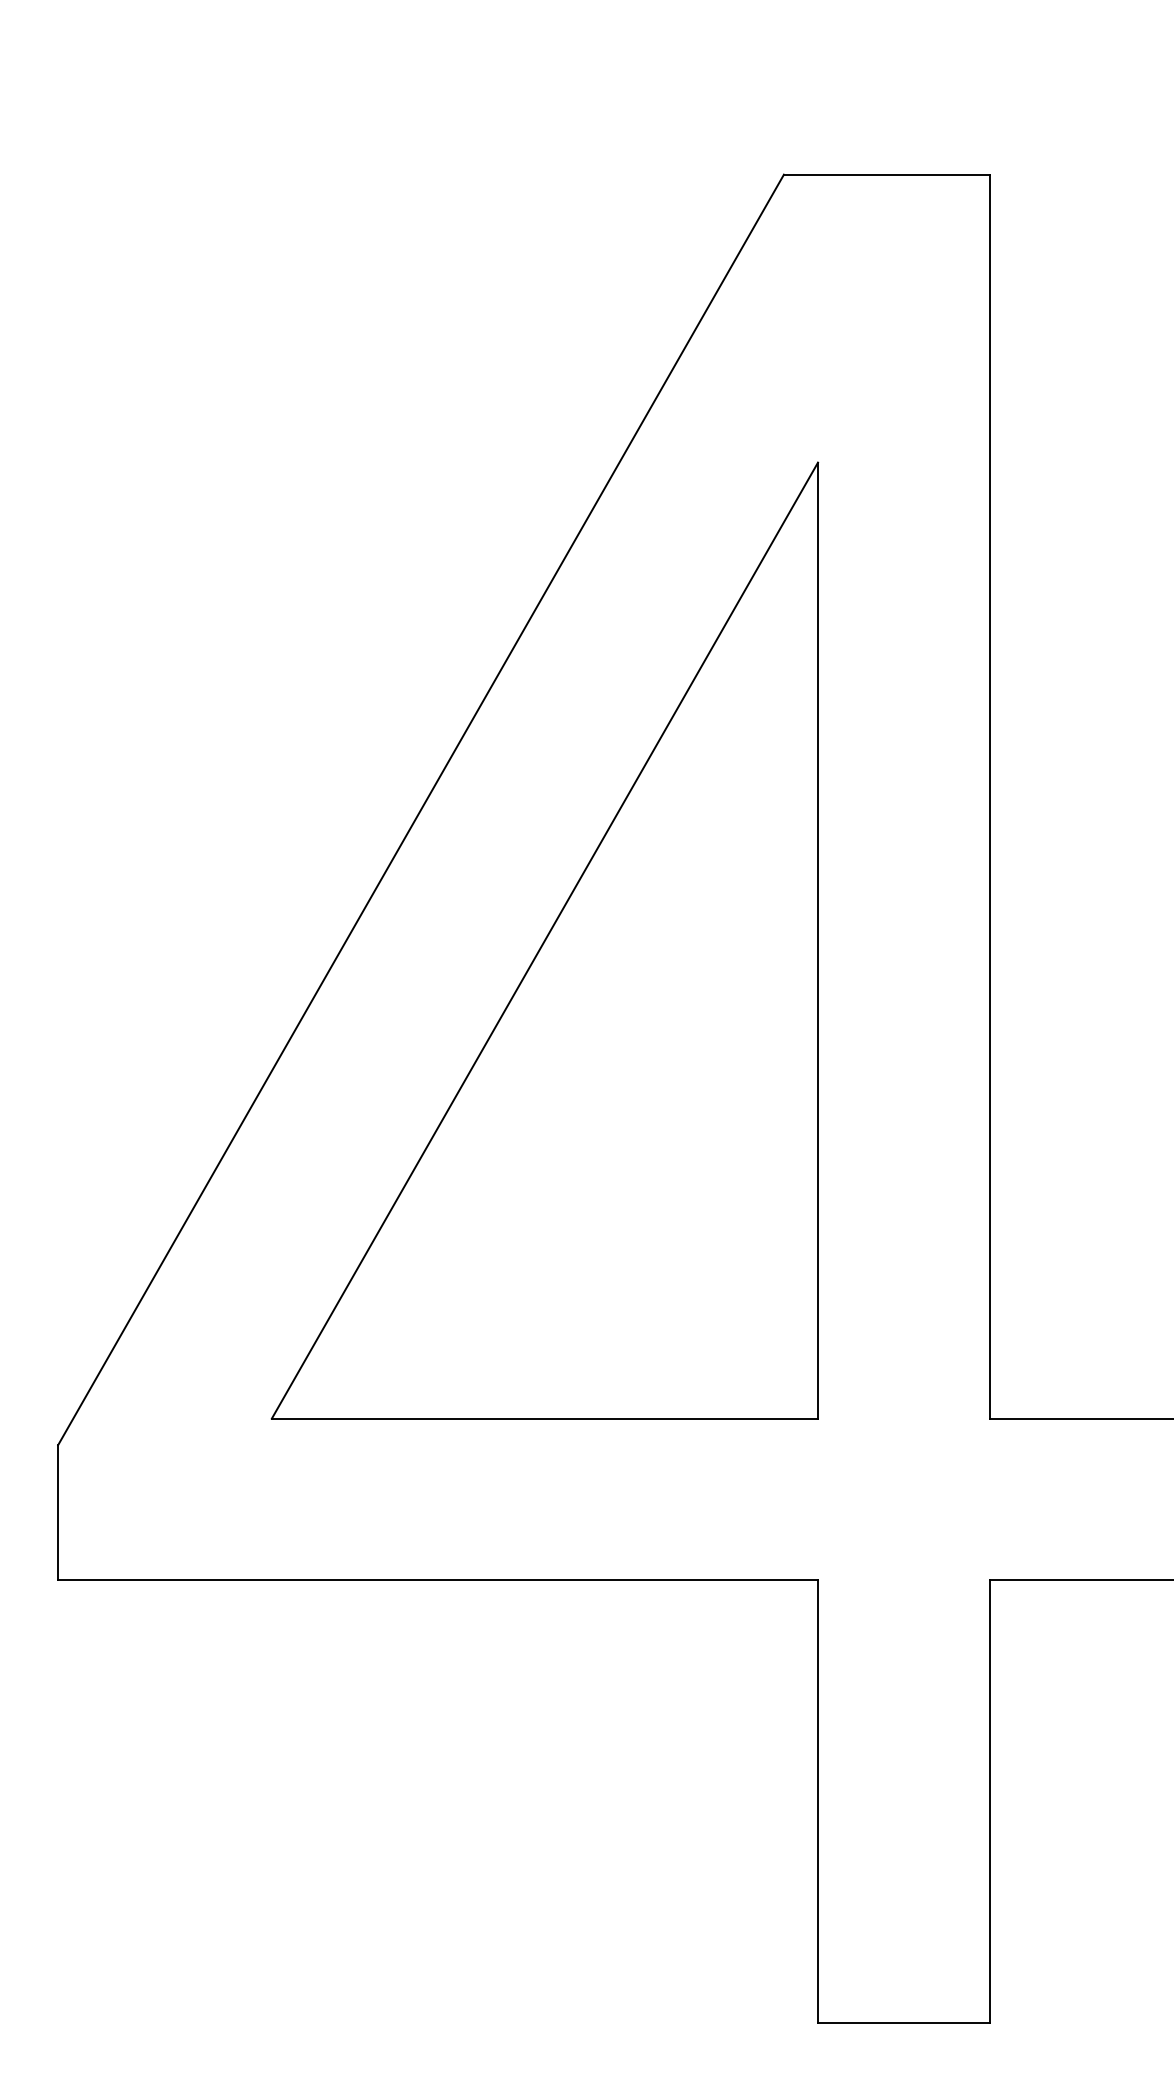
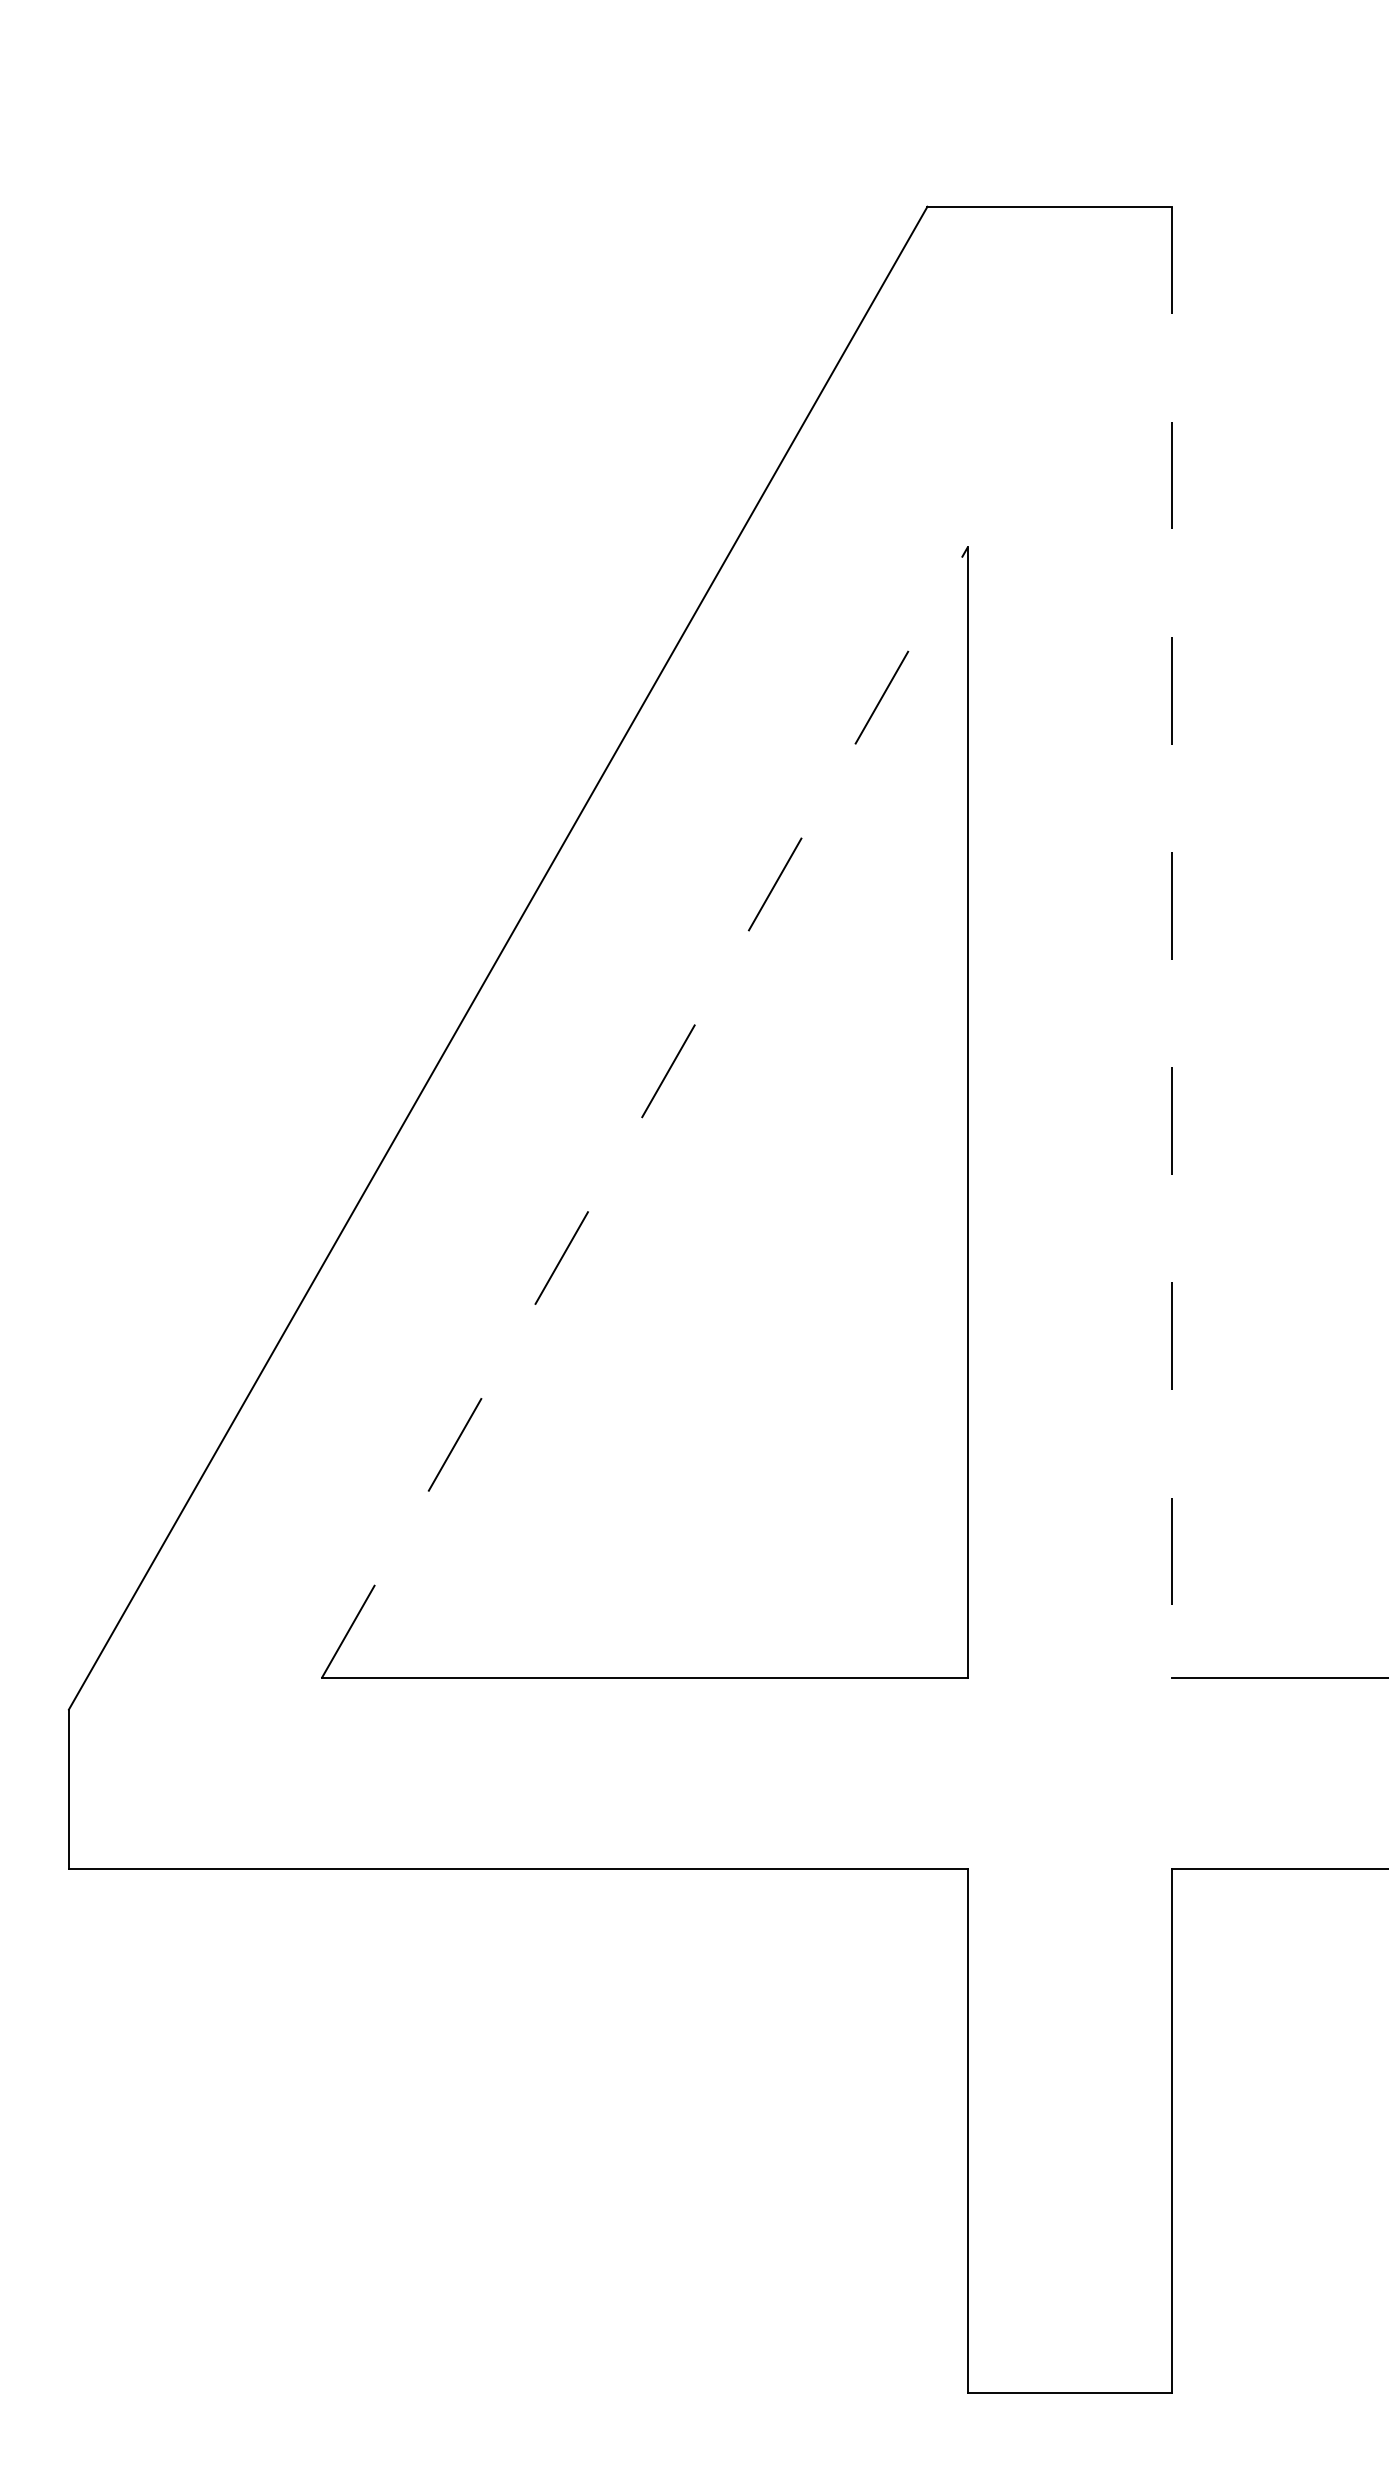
line: (990, 797) -> (1171, 943), solid -> dashed
line: (544, 940) -> (644, 1112), solid -> dashed

